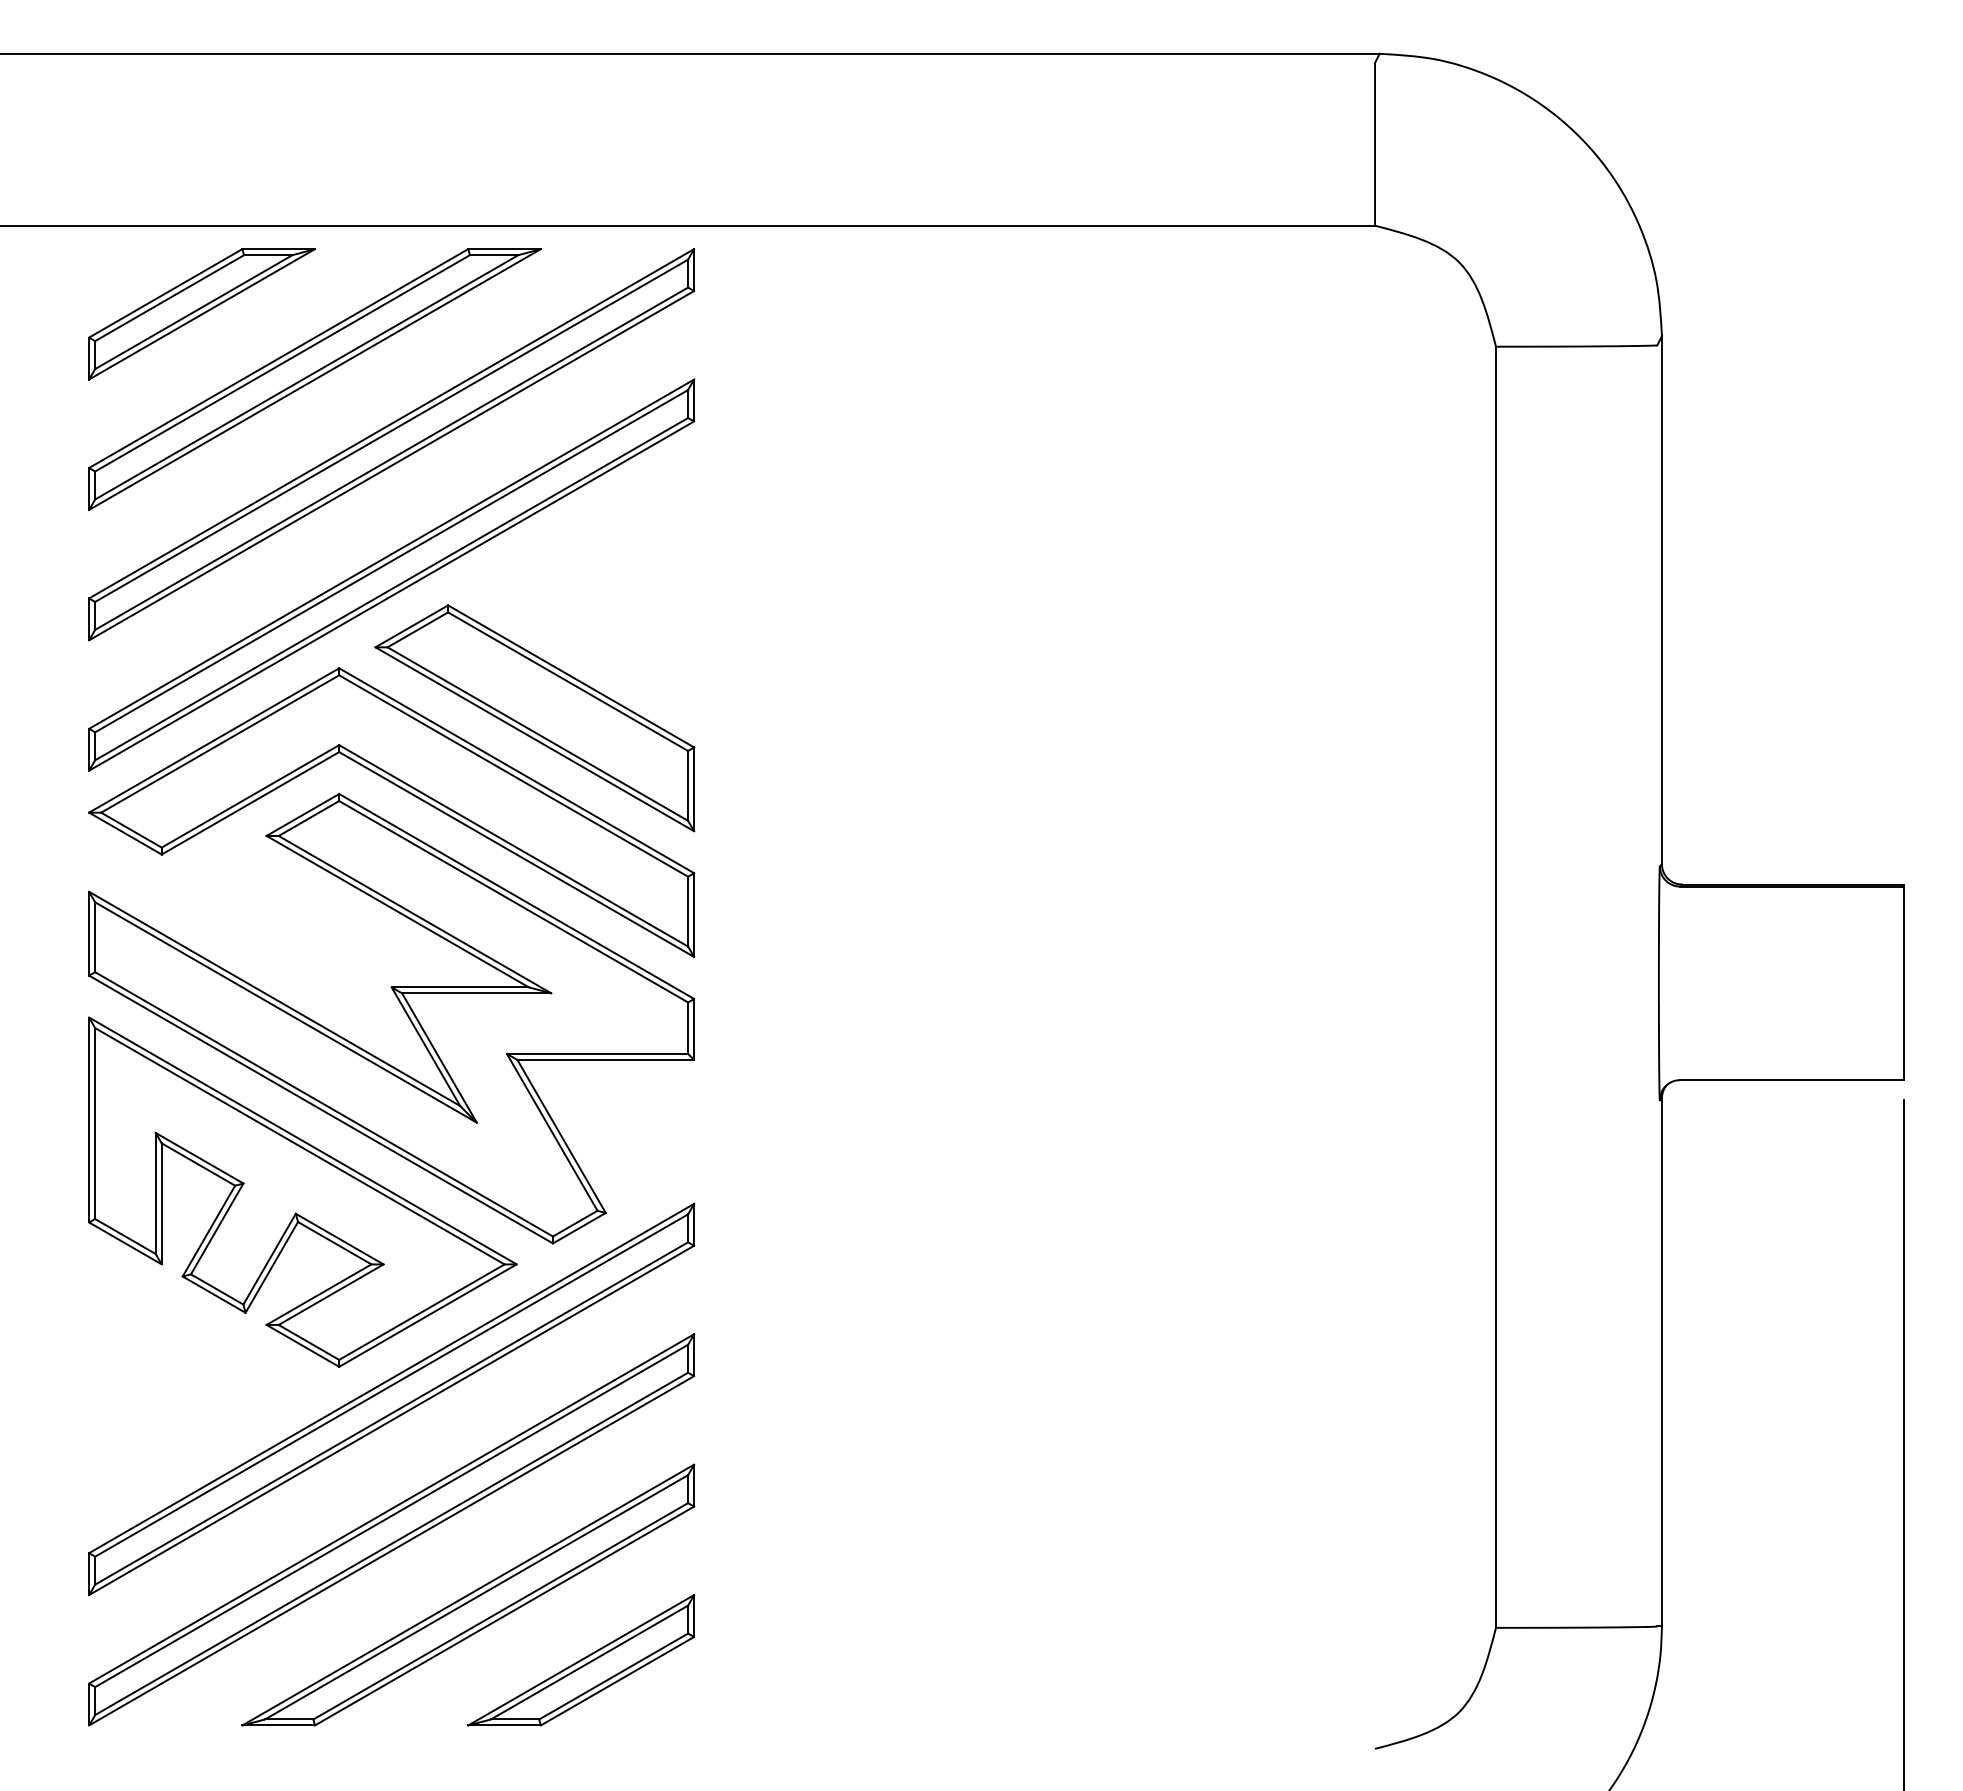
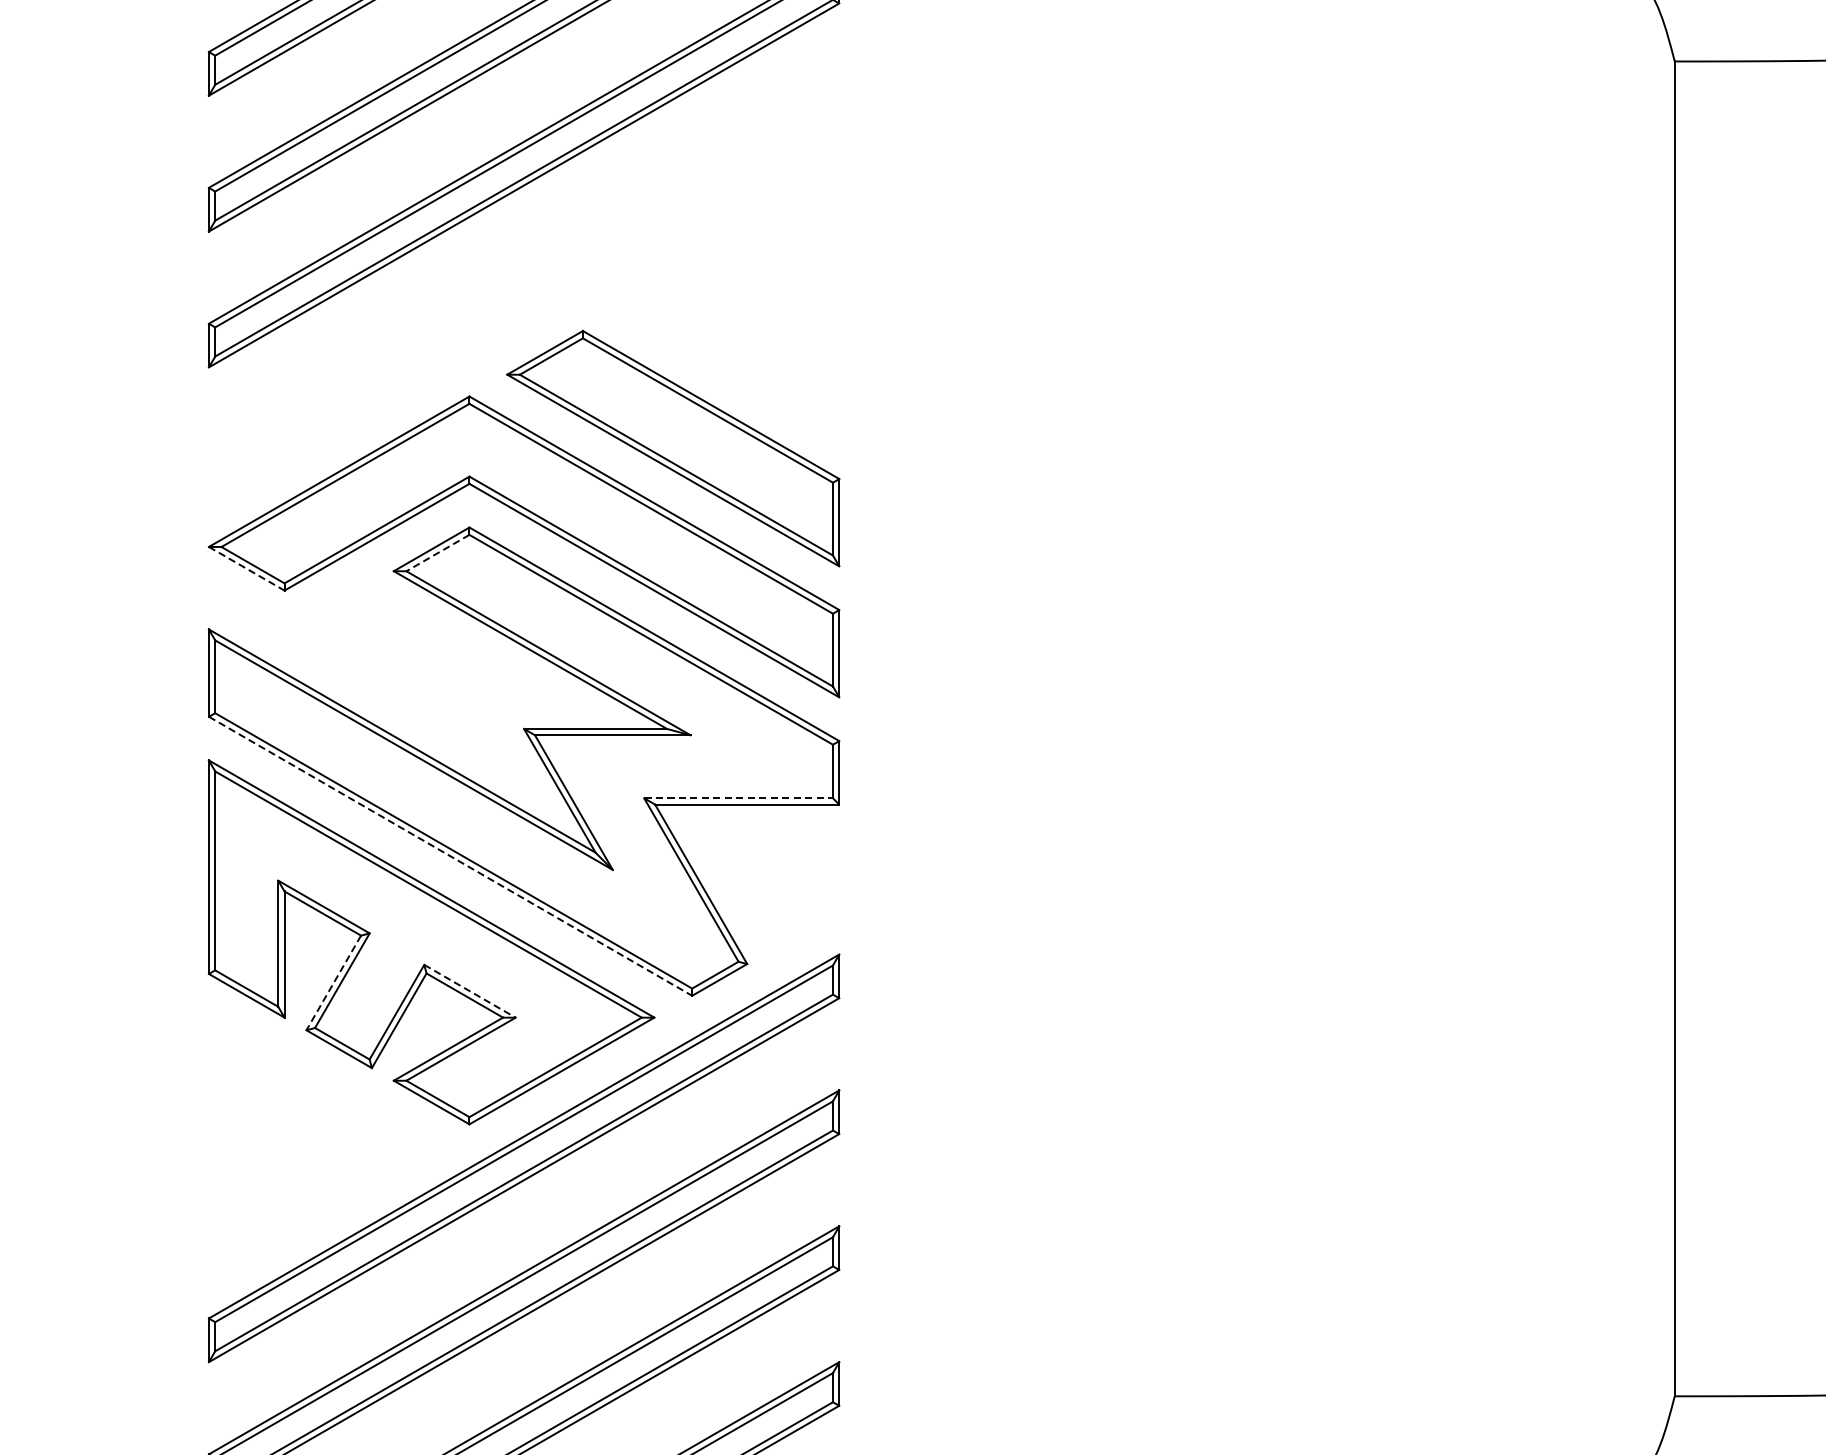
part: (391, 574) -> (523, 298), removed
line: (308, 818) -> (437, 553), solid -> dashed
line: (125, 833) -> (246, 568), solid -> dashed
line: (597, 1053) -> (738, 797), solid -> dashed
line: (321, 1109) -> (451, 856), solid -> dashed
line: (208, 1231) -> (333, 983), solid -> dashed
line: (339, 1239) -> (469, 991), solid -> dashed

